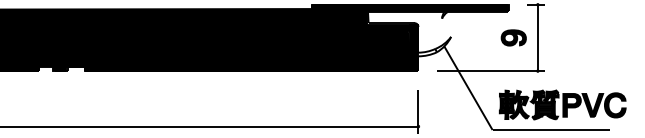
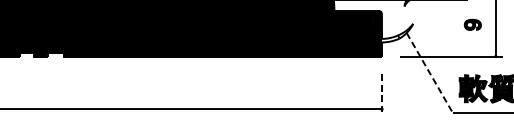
part: (513, 37) -> (472, 24), size x0.7
line: (468, 88) -> (429, 73), solid -> dashed
line: (418, 112) -> (382, 95), solid -> dashed

